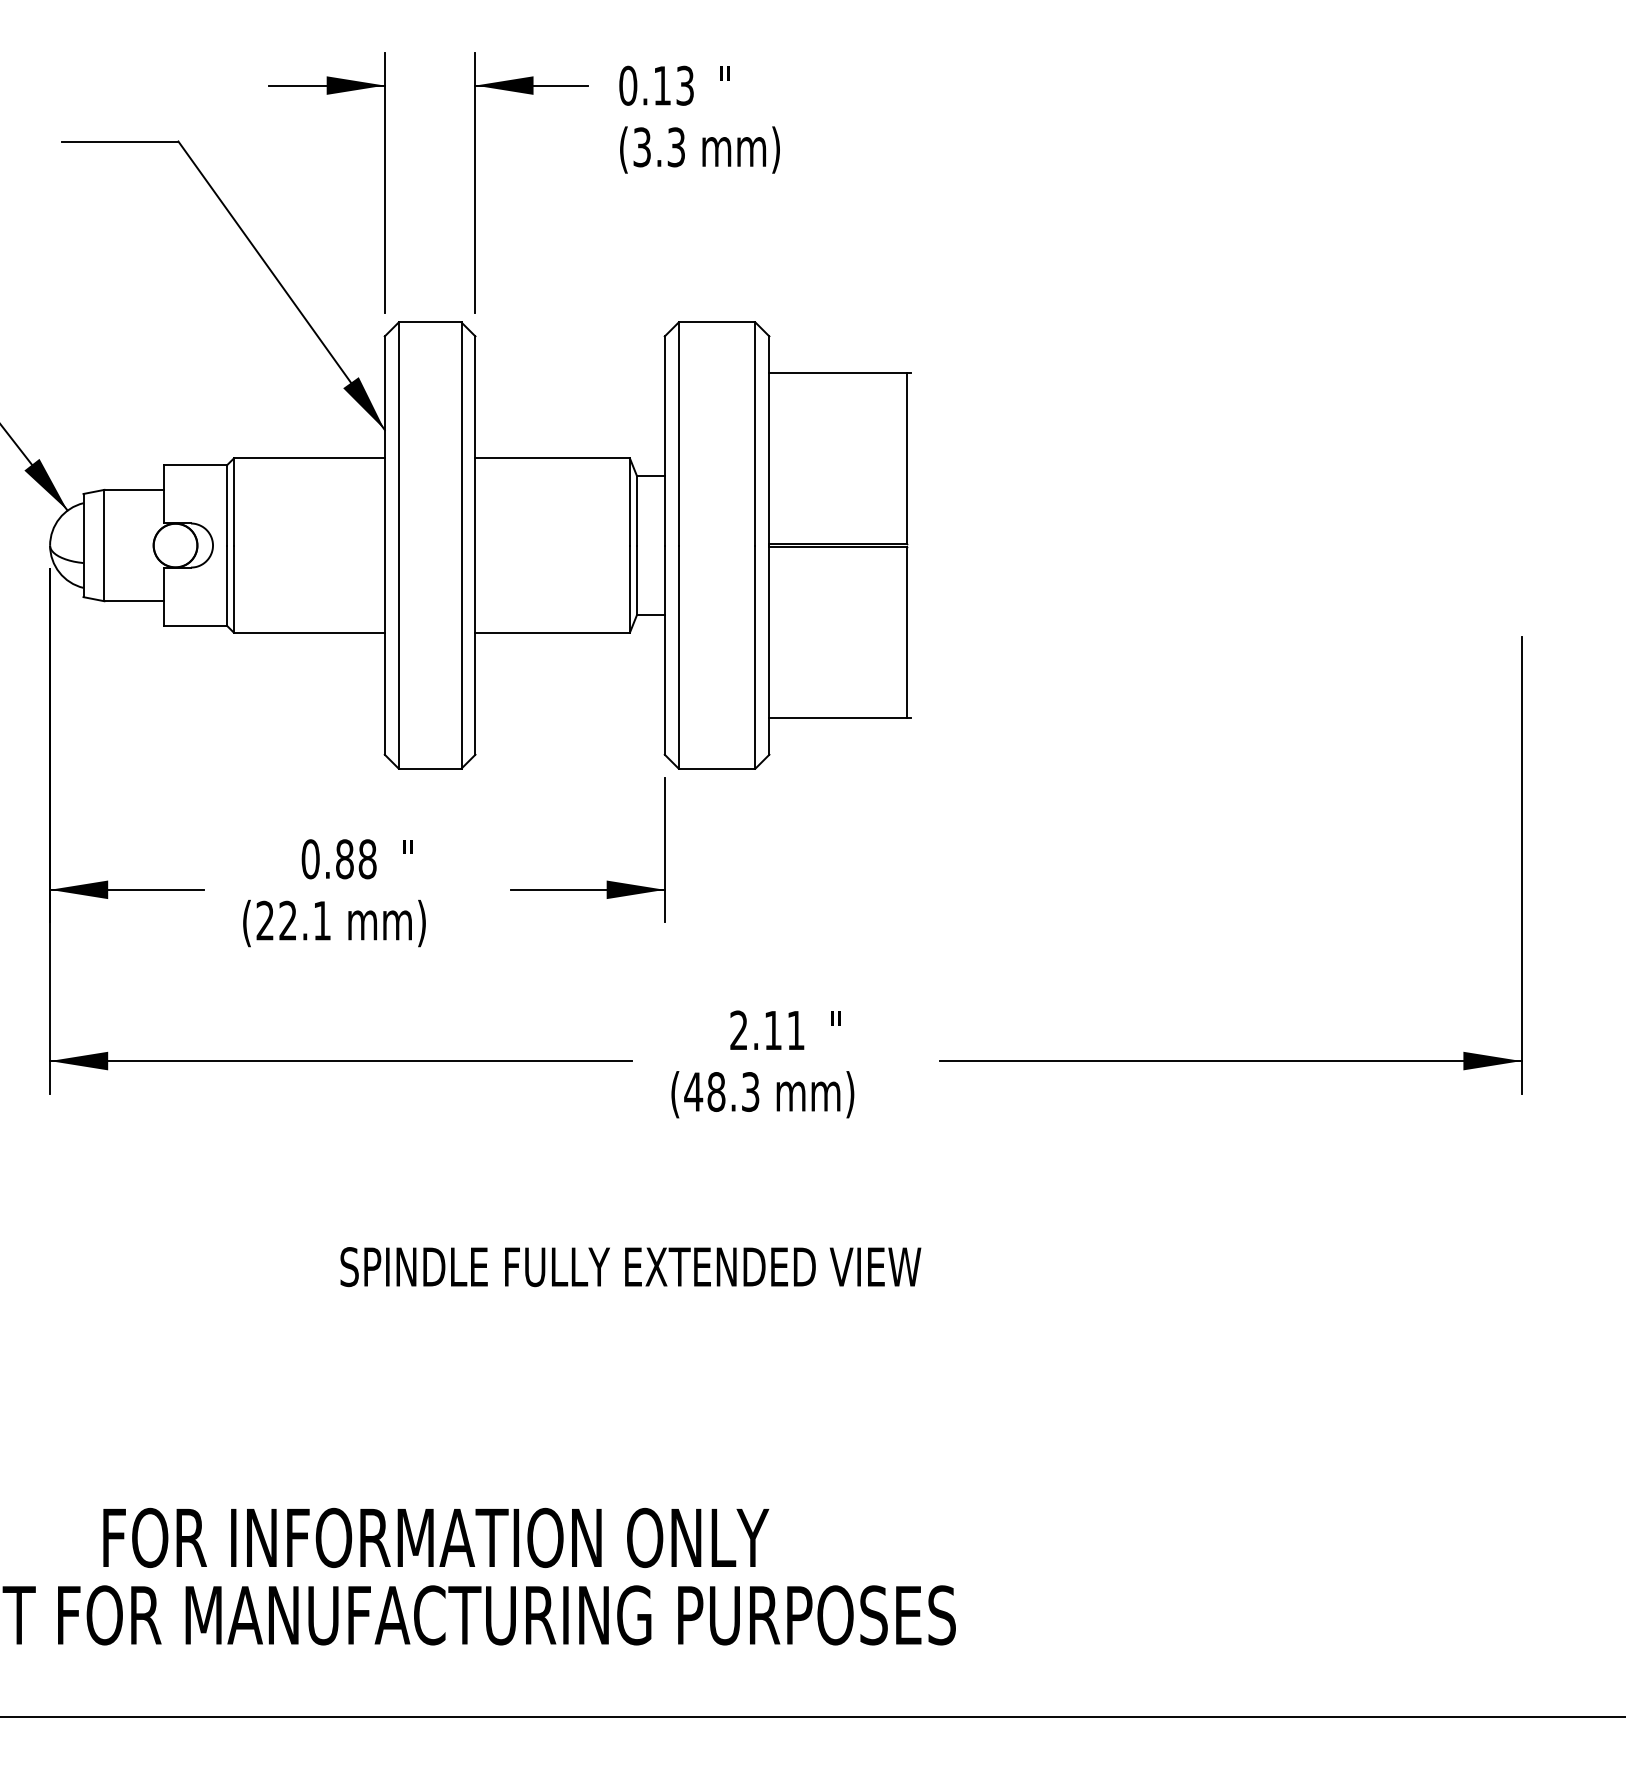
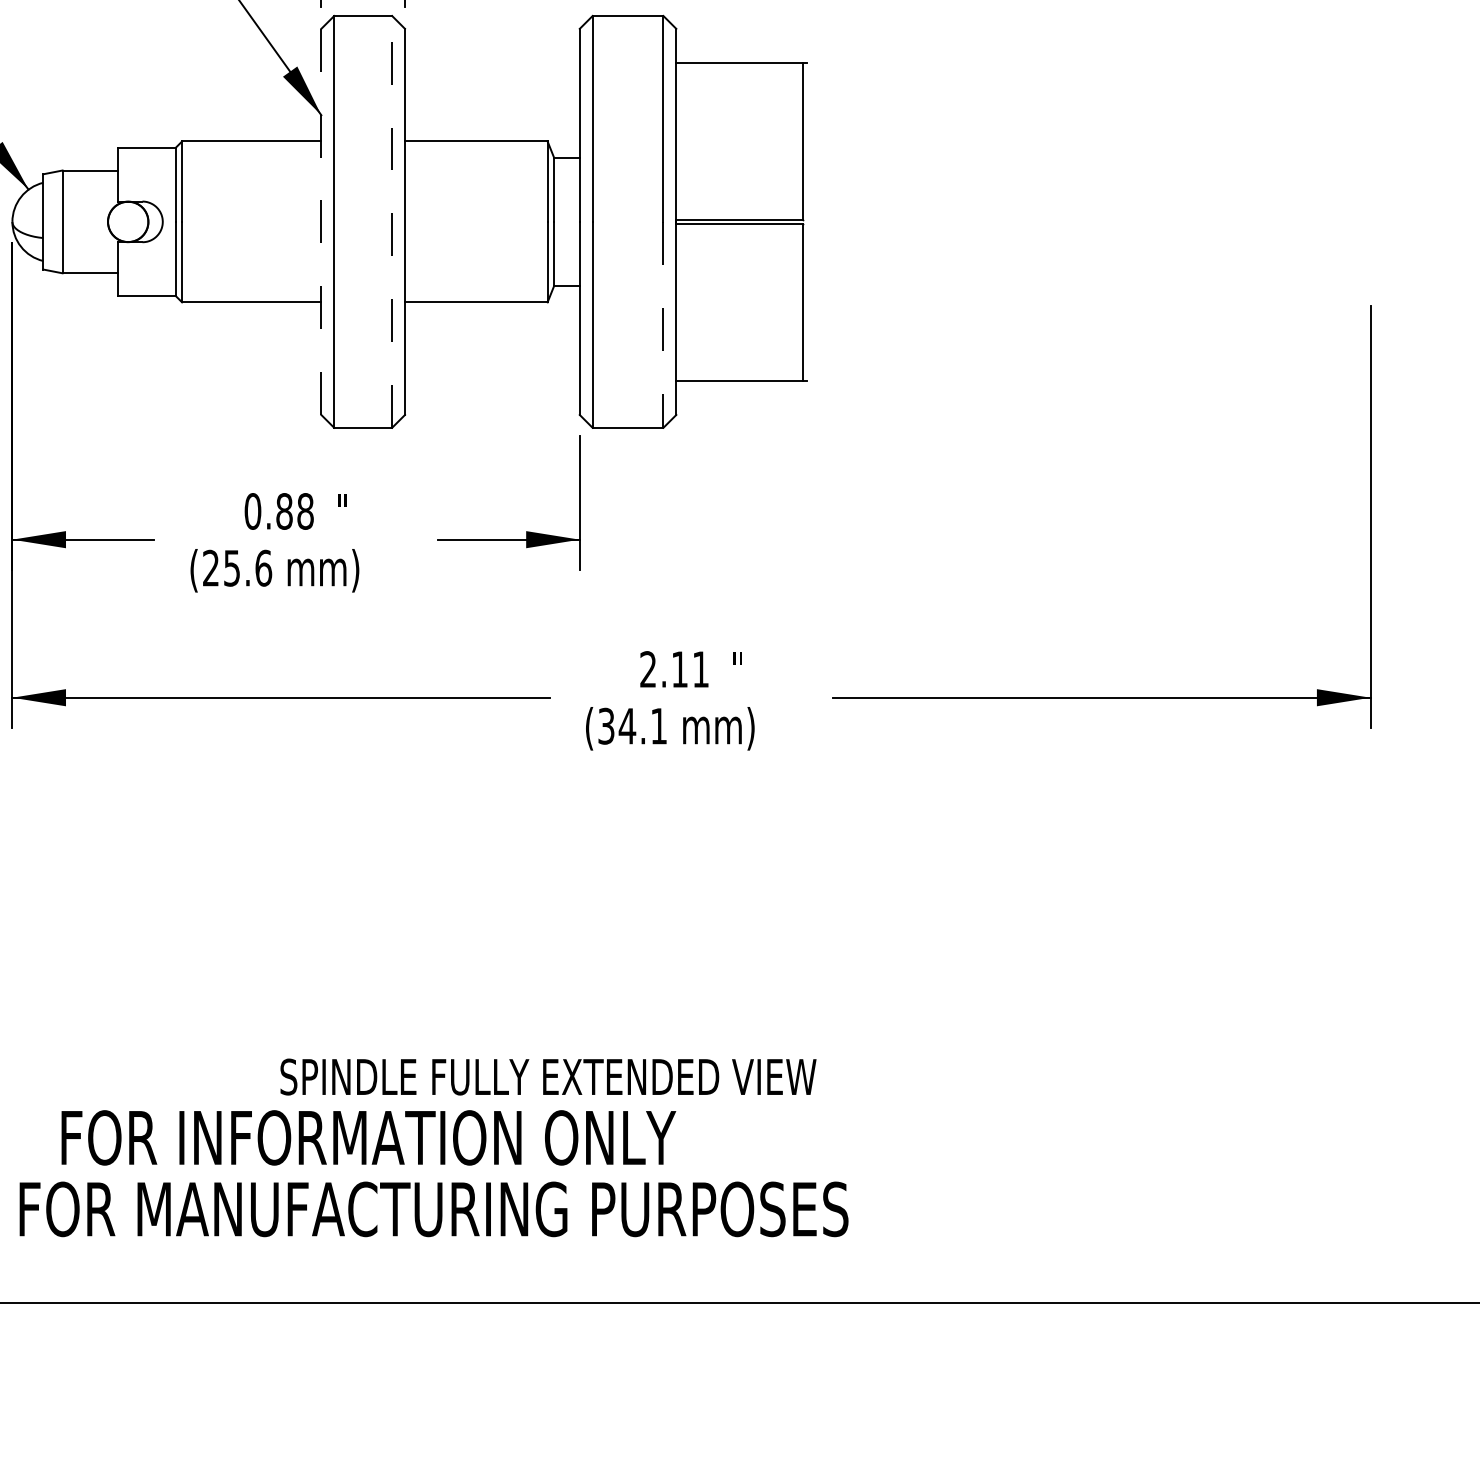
line: (384, 545) -> (321, 221), solid -> dashed
line: (461, 545) -> (392, 221), solid -> dashed
line: (755, 657) -> (663, 325), solid -> dashed
text: (305, 920) -> (248, 567), (22.1 -> (25.6
text: (721, 1092) -> (632, 726), (48.3 -> (34.1
text: (630, 1267) -> (548, 1077), moved

